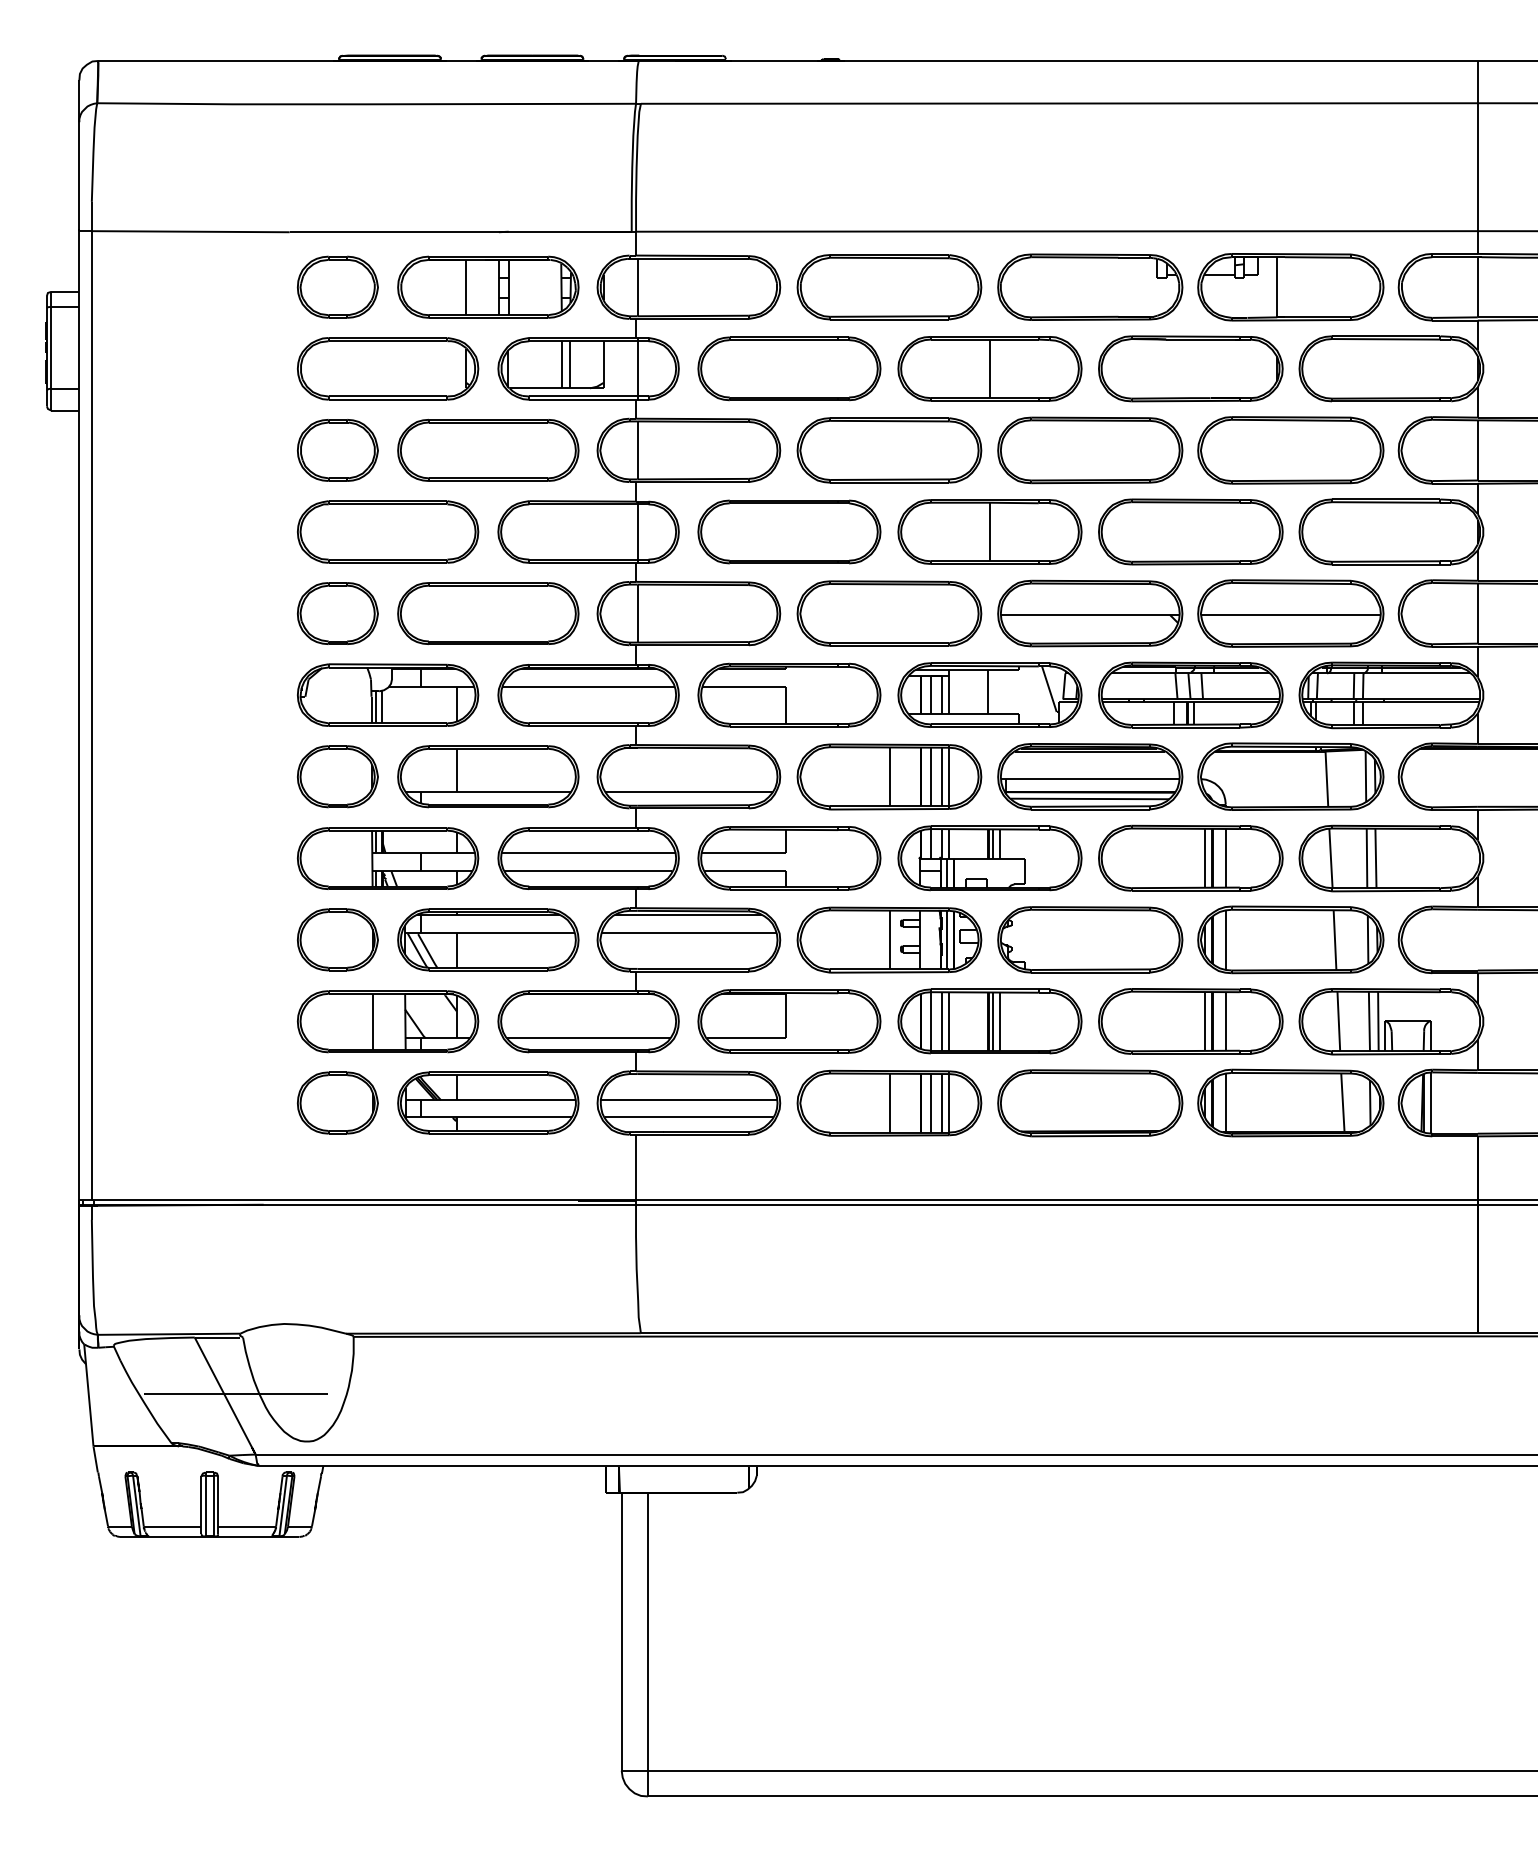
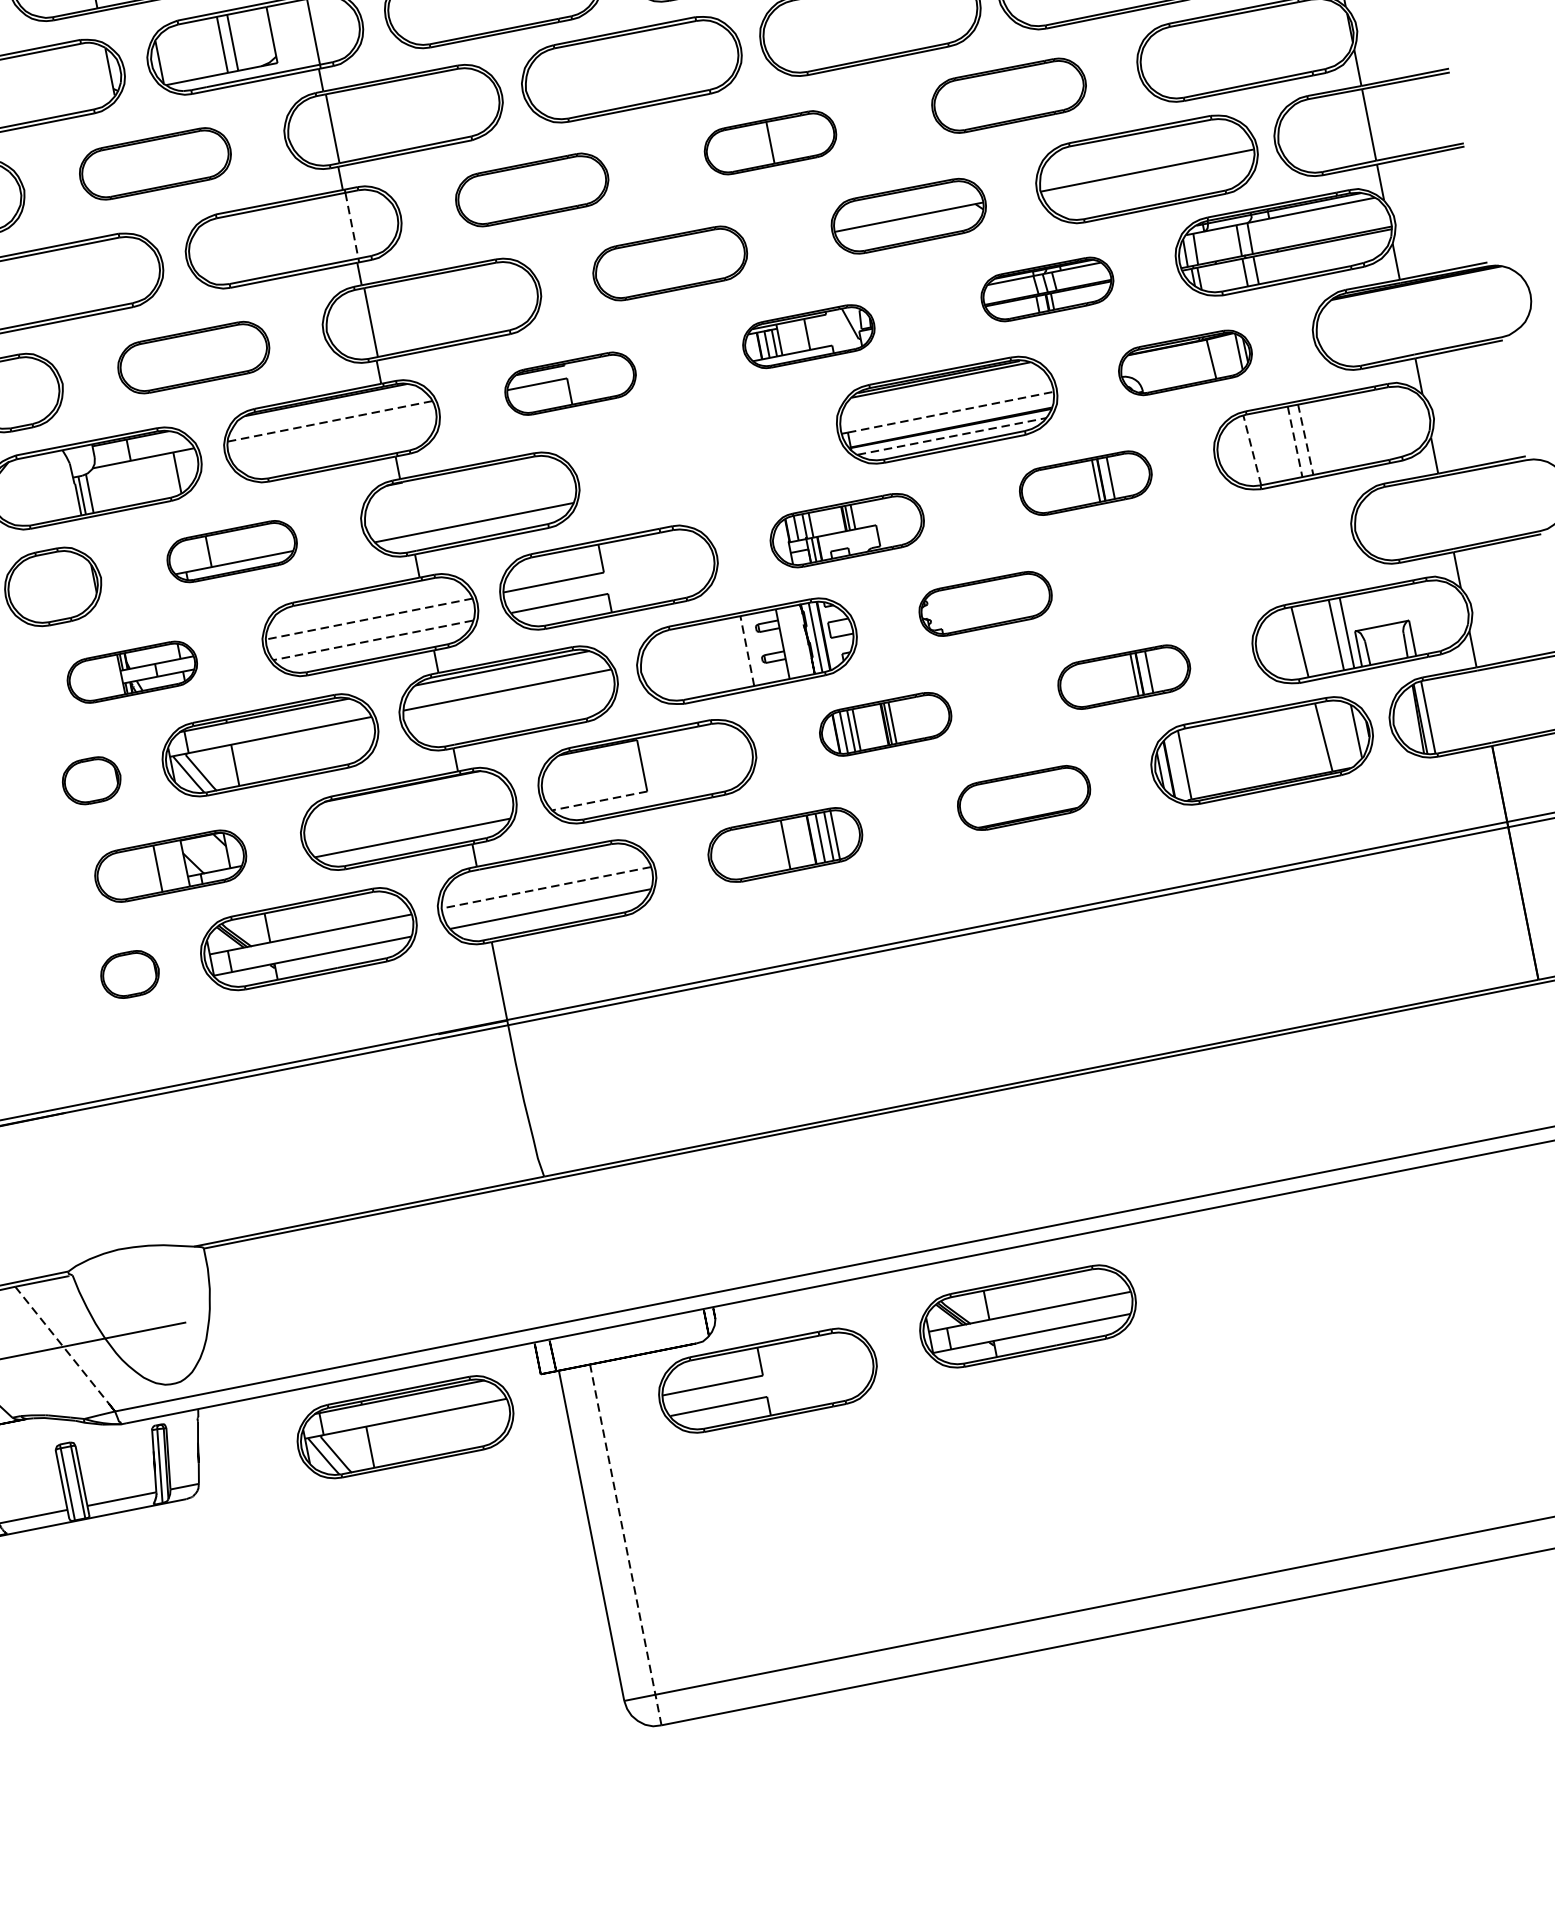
part: (488, 450) -> (155, 163), size x0.7
part: (789, 531) -> (532, 189), size x0.7
part: (989, 531) -> (769, 142), size x0.6
part: (1190, 531) -> (1008, 95), size x0.7
line: (637, 532) -> (351, 226), solid -> dashed
part: (488, 613) -> (193, 357), size x0.7
part: (889, 613) -> (670, 263), size x0.7
part: (1090, 613) -> (909, 215), size x0.7
line: (588, 687) -> (330, 421), solid -> dashed
part: (789, 694) -> (570, 382), size x0.6
part: (989, 694) -> (808, 335), size x0.6
part: (1190, 694) -> (1046, 288), size x0.6
part: (488, 776) -> (232, 551), size x0.6
part: (889, 776) -> (708, 456), removed
part: (1290, 776) -> (1184, 362), size x0.6
line: (1093, 779) -> (951, 412), solid -> dashed
line: (1090, 798) -> (952, 435), solid -> dashed
line: (588, 853) -> (369, 619), solid -> dashed
part: (1190, 857) -> (1085, 482), size x0.6
part: (388, 858) -> (132, 672), size x0.6
part: (989, 858) -> (846, 530), size x0.7
line: (1330, 858) -> (1251, 450), solid -> dashed
line: (1367, 858) -> (1295, 441), solid -> dashed
line: (1375, 858) -> (1305, 439), solid -> dashed
line: (588, 871) -> (373, 640), solid -> dashed
part: (337, 939) -> (91, 780), size x0.6
line: (889, 939) -> (746, 650), solid -> dashed
part: (1090, 939) -> (985, 603), size x0.6
part: (1290, 939) -> (1223, 556), removed
part: (388, 1021) -> (171, 865), size x0.7
part: (989, 1021) -> (885, 724), size x0.6
part: (1190, 1021) -> (1123, 677), size x0.6
line: (746, 1037) -> (600, 800), solid -> dashed
line: (688, 1099) -> (545, 887), solid -> dashed
part: (337, 1102) -> (129, 973), size x0.6
part: (889, 1102) -> (785, 844), size x0.7
part: (1090, 1103) -> (1024, 798), size x0.6
line: (223, 1392) -> (62, 1345), solid -> dashed
part: (488, 1513) -> (405, 1426), added
part: (1010, 1523) -> (1028, 1315), added
part: (789, 1534) -> (768, 1380), added
line: (647, 1644) -> (625, 1544), solid -> dashed

